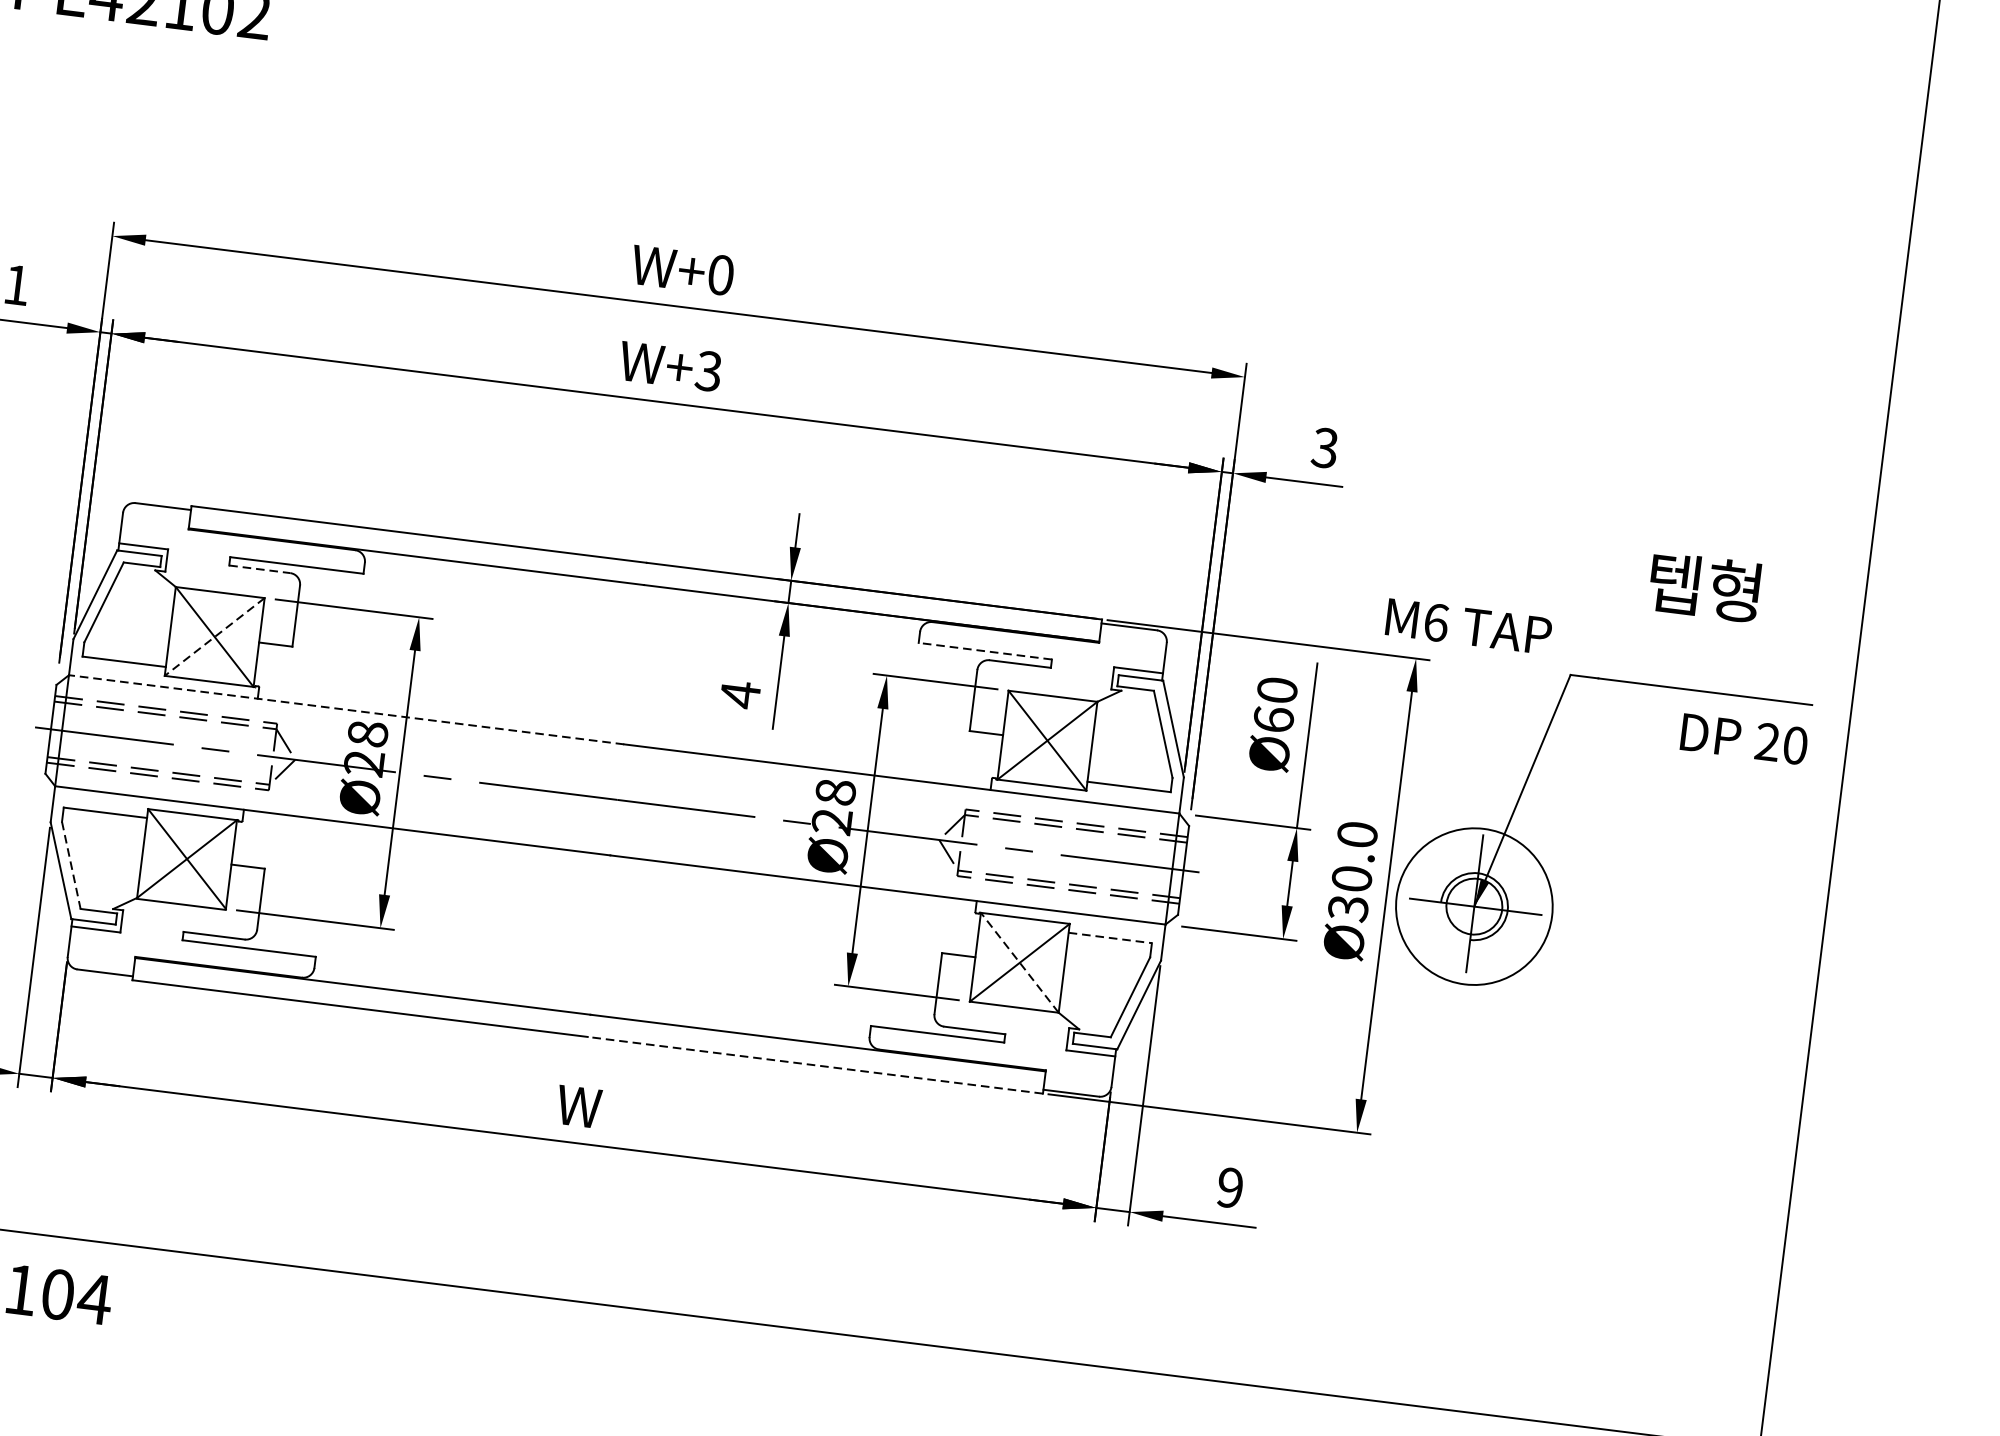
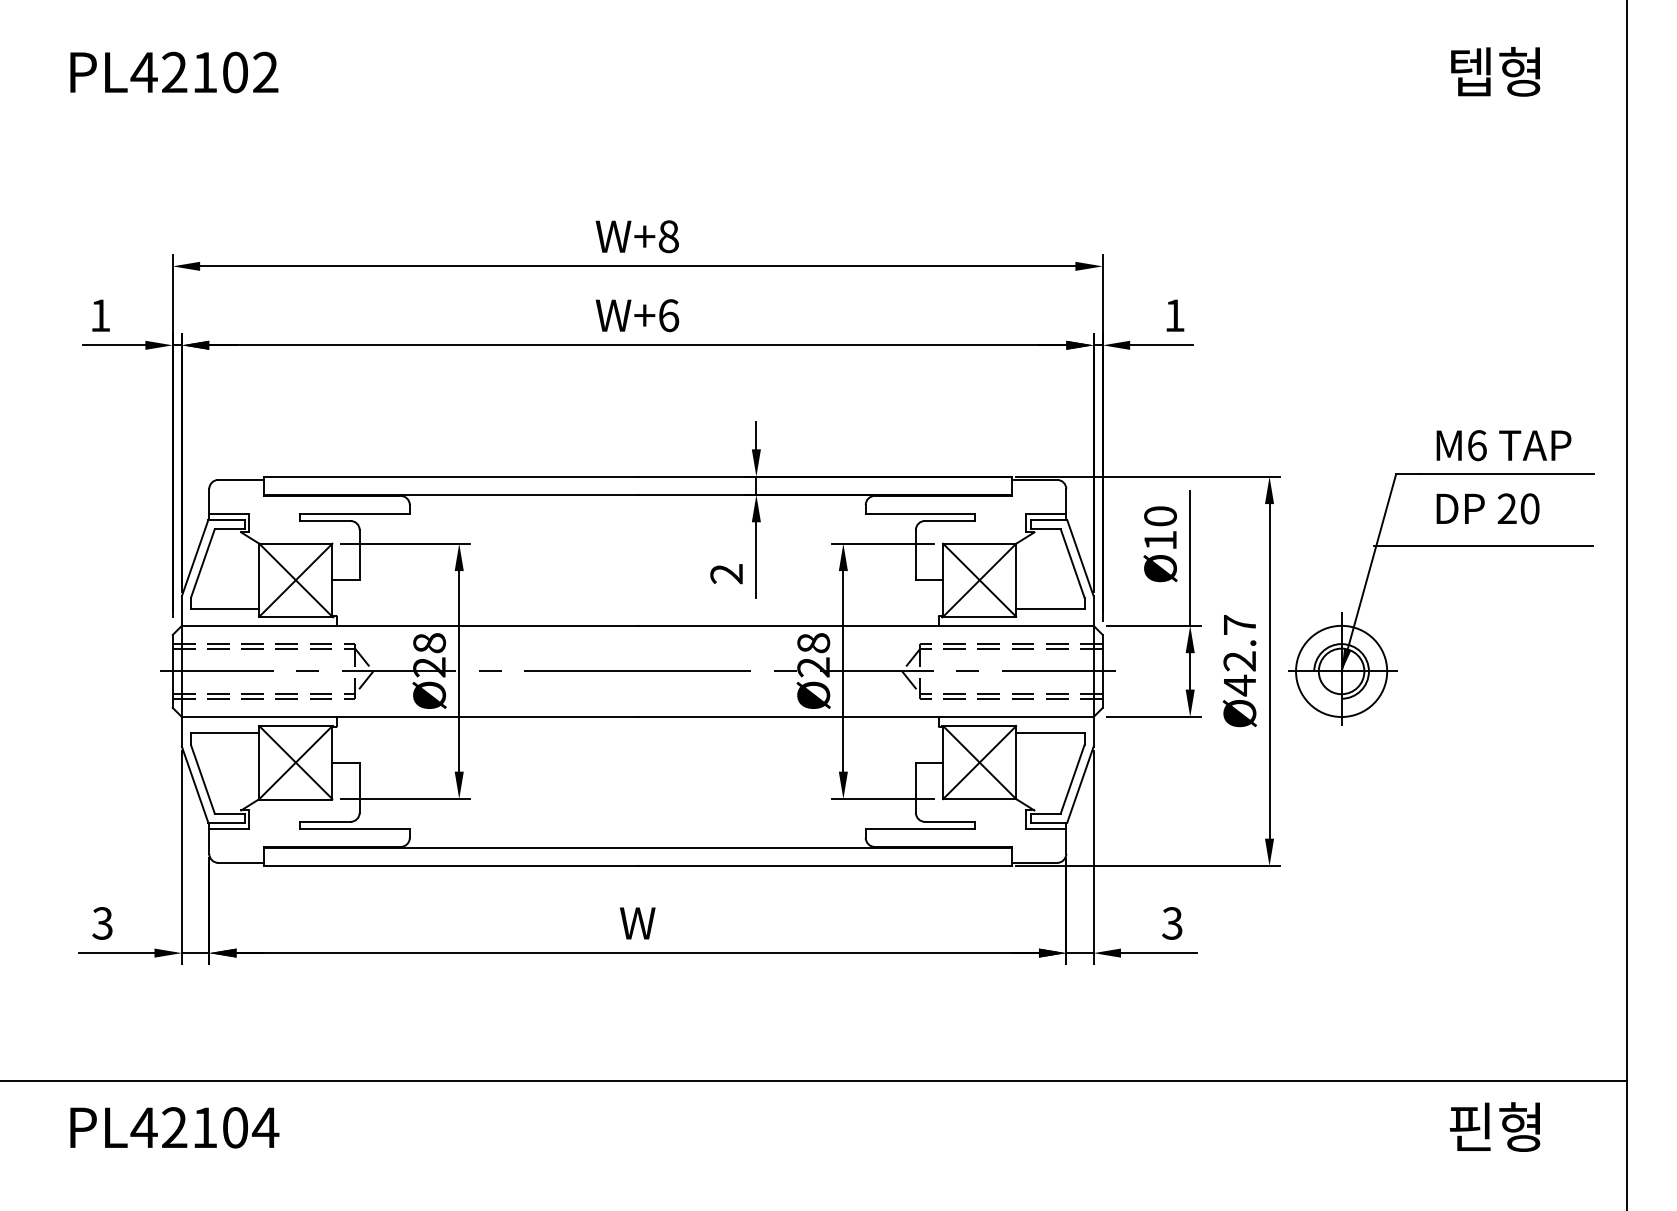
text: (720, 274) -> (668, 236), W+0 -> W+8
text: (708, 371) -> (668, 315), W+3 -> W+6
text: (1324, 447) -> (1174, 315), 3 -> 1
line: (259, 568) -> (325, 520), dashed -> solid
text: (1704, 586) -> (1495, 71), moved
text: (1468, 626) -> (1503, 445), moved
line: (214, 637) -> (295, 580), dashed -> solid
line: (985, 651) -> (920, 514), dashed -> solid
text: (740, 695) -> (726, 574), 4 -> 2
line: (346, 709) -> (409, 625), dashed -> solid
text: (1273, 719) -> (1160, 540), Ø60 -> Ø10
text: (1743, 738) -> (1487, 508), moved
line: (1666, 776) -> (1483, 546), added
line: (72, 865) -> (203, 779), dashed -> solid
text: (1352, 871) -> (1239, 655), Ø30.0 -> Ø42.7
circle: (1474, 906) -> (1341, 671), size x0.71
line: (1110, 938) -> (1050, 733), dashed -> solid
line: (1019, 962) -> (979, 762), dashed -> solid
line: (815, 1065) -> (824, 866), dashed -> solid
text: (1230, 1187) -> (1172, 923), 9 -> 3

